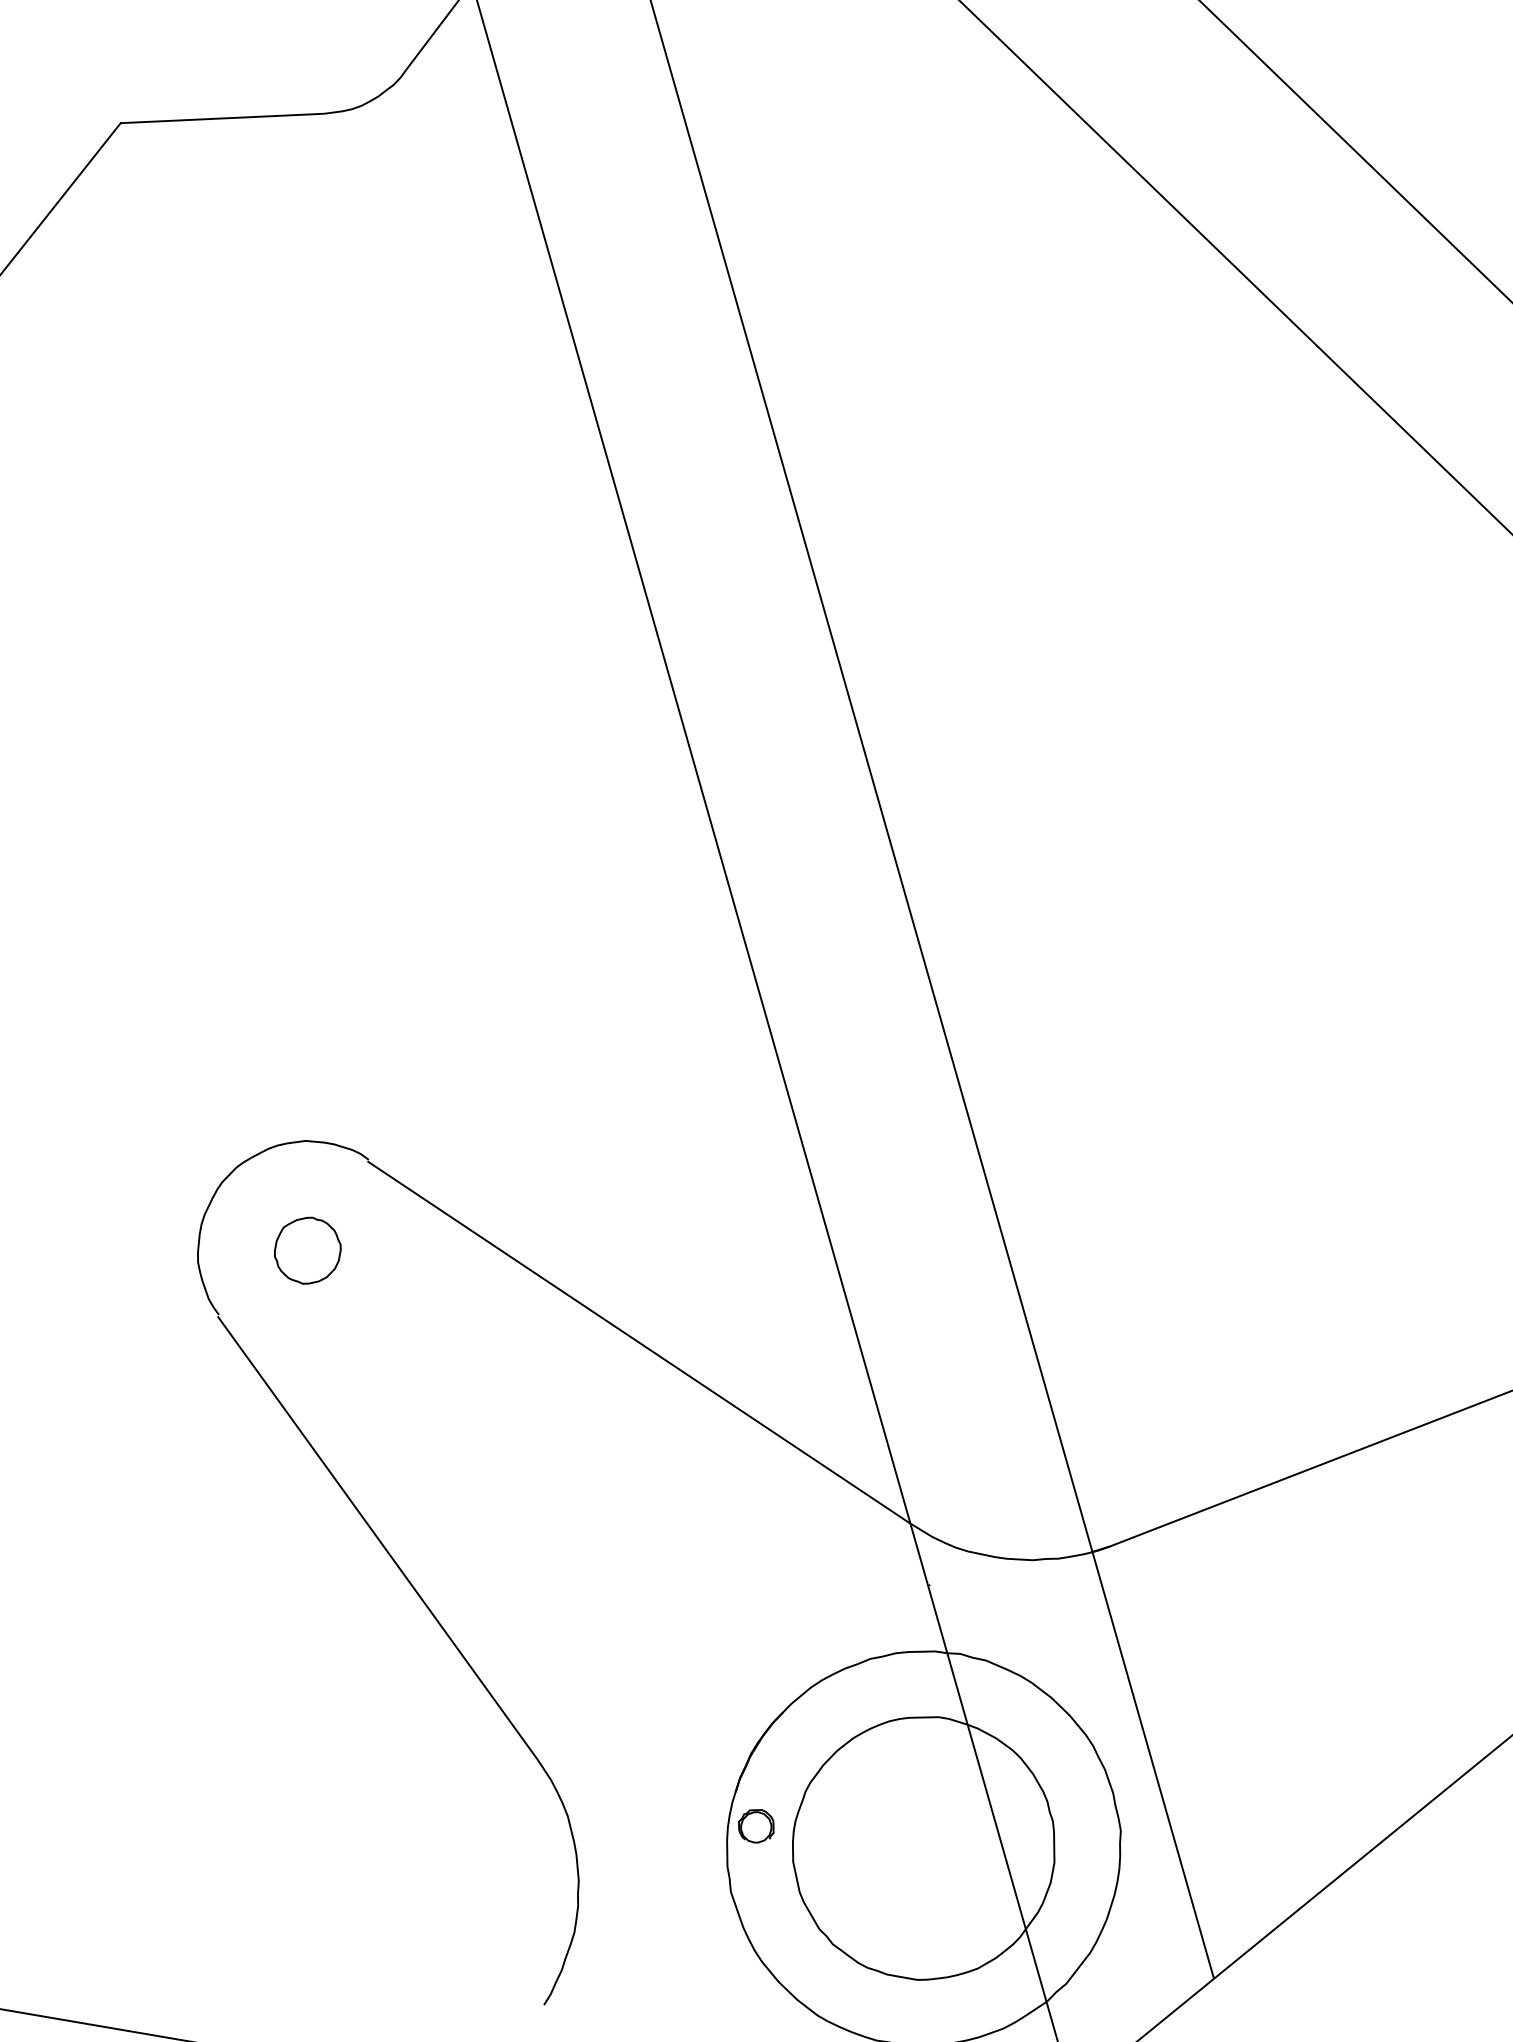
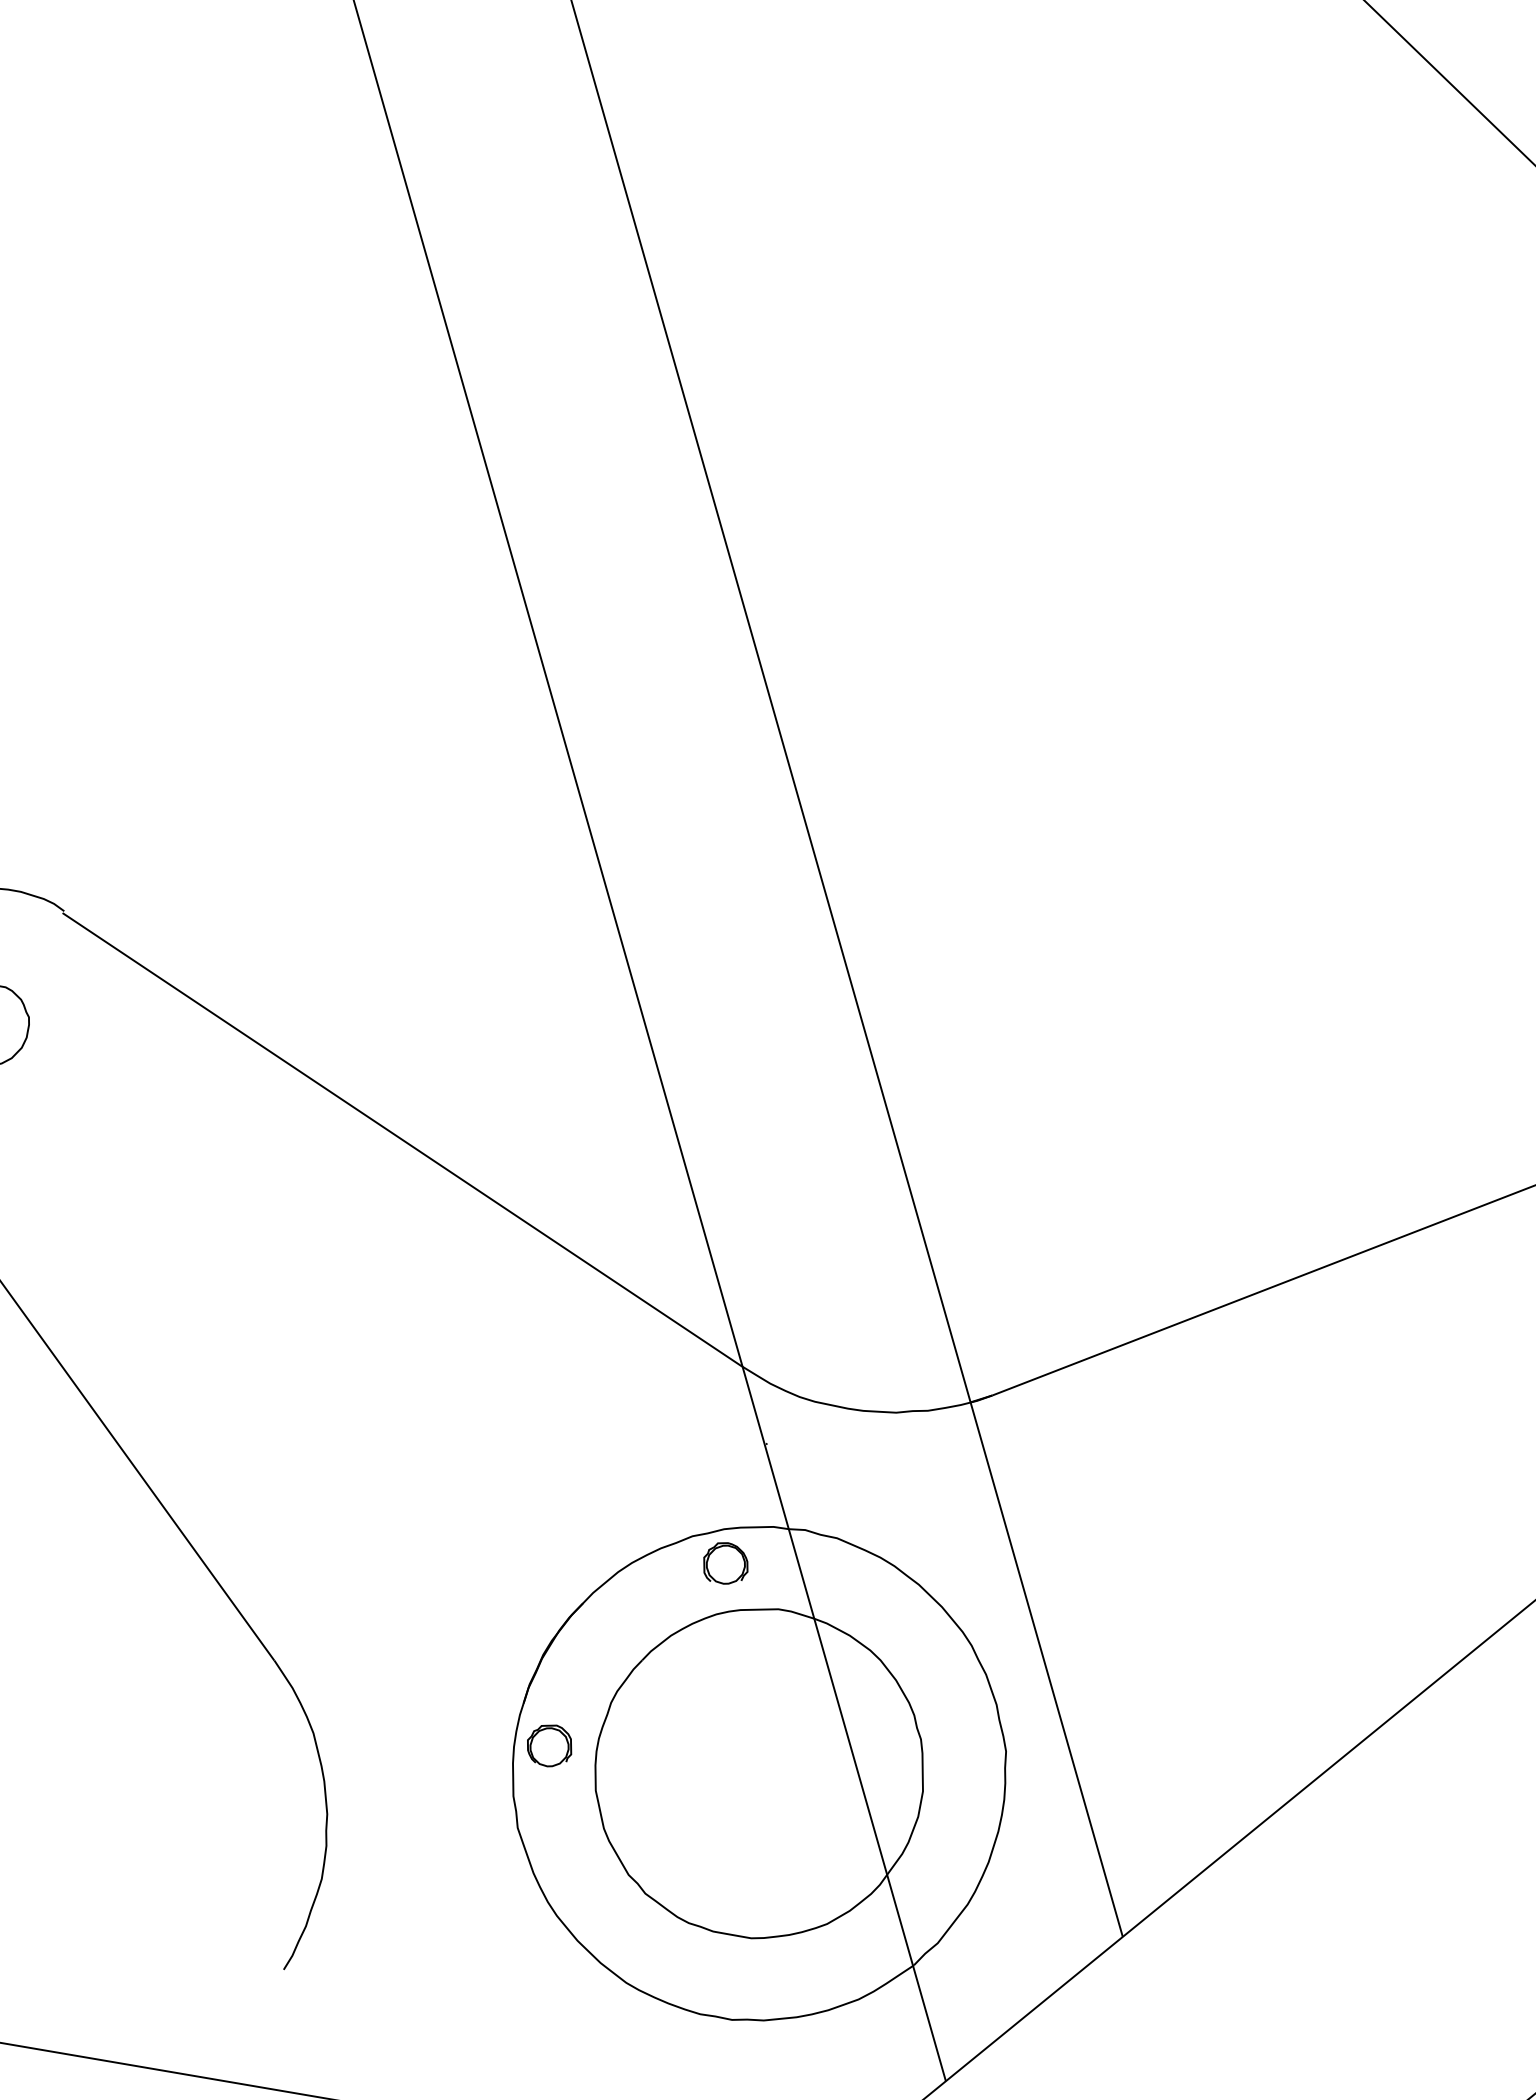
part: (896, 1680) -> (725, 1563), added

